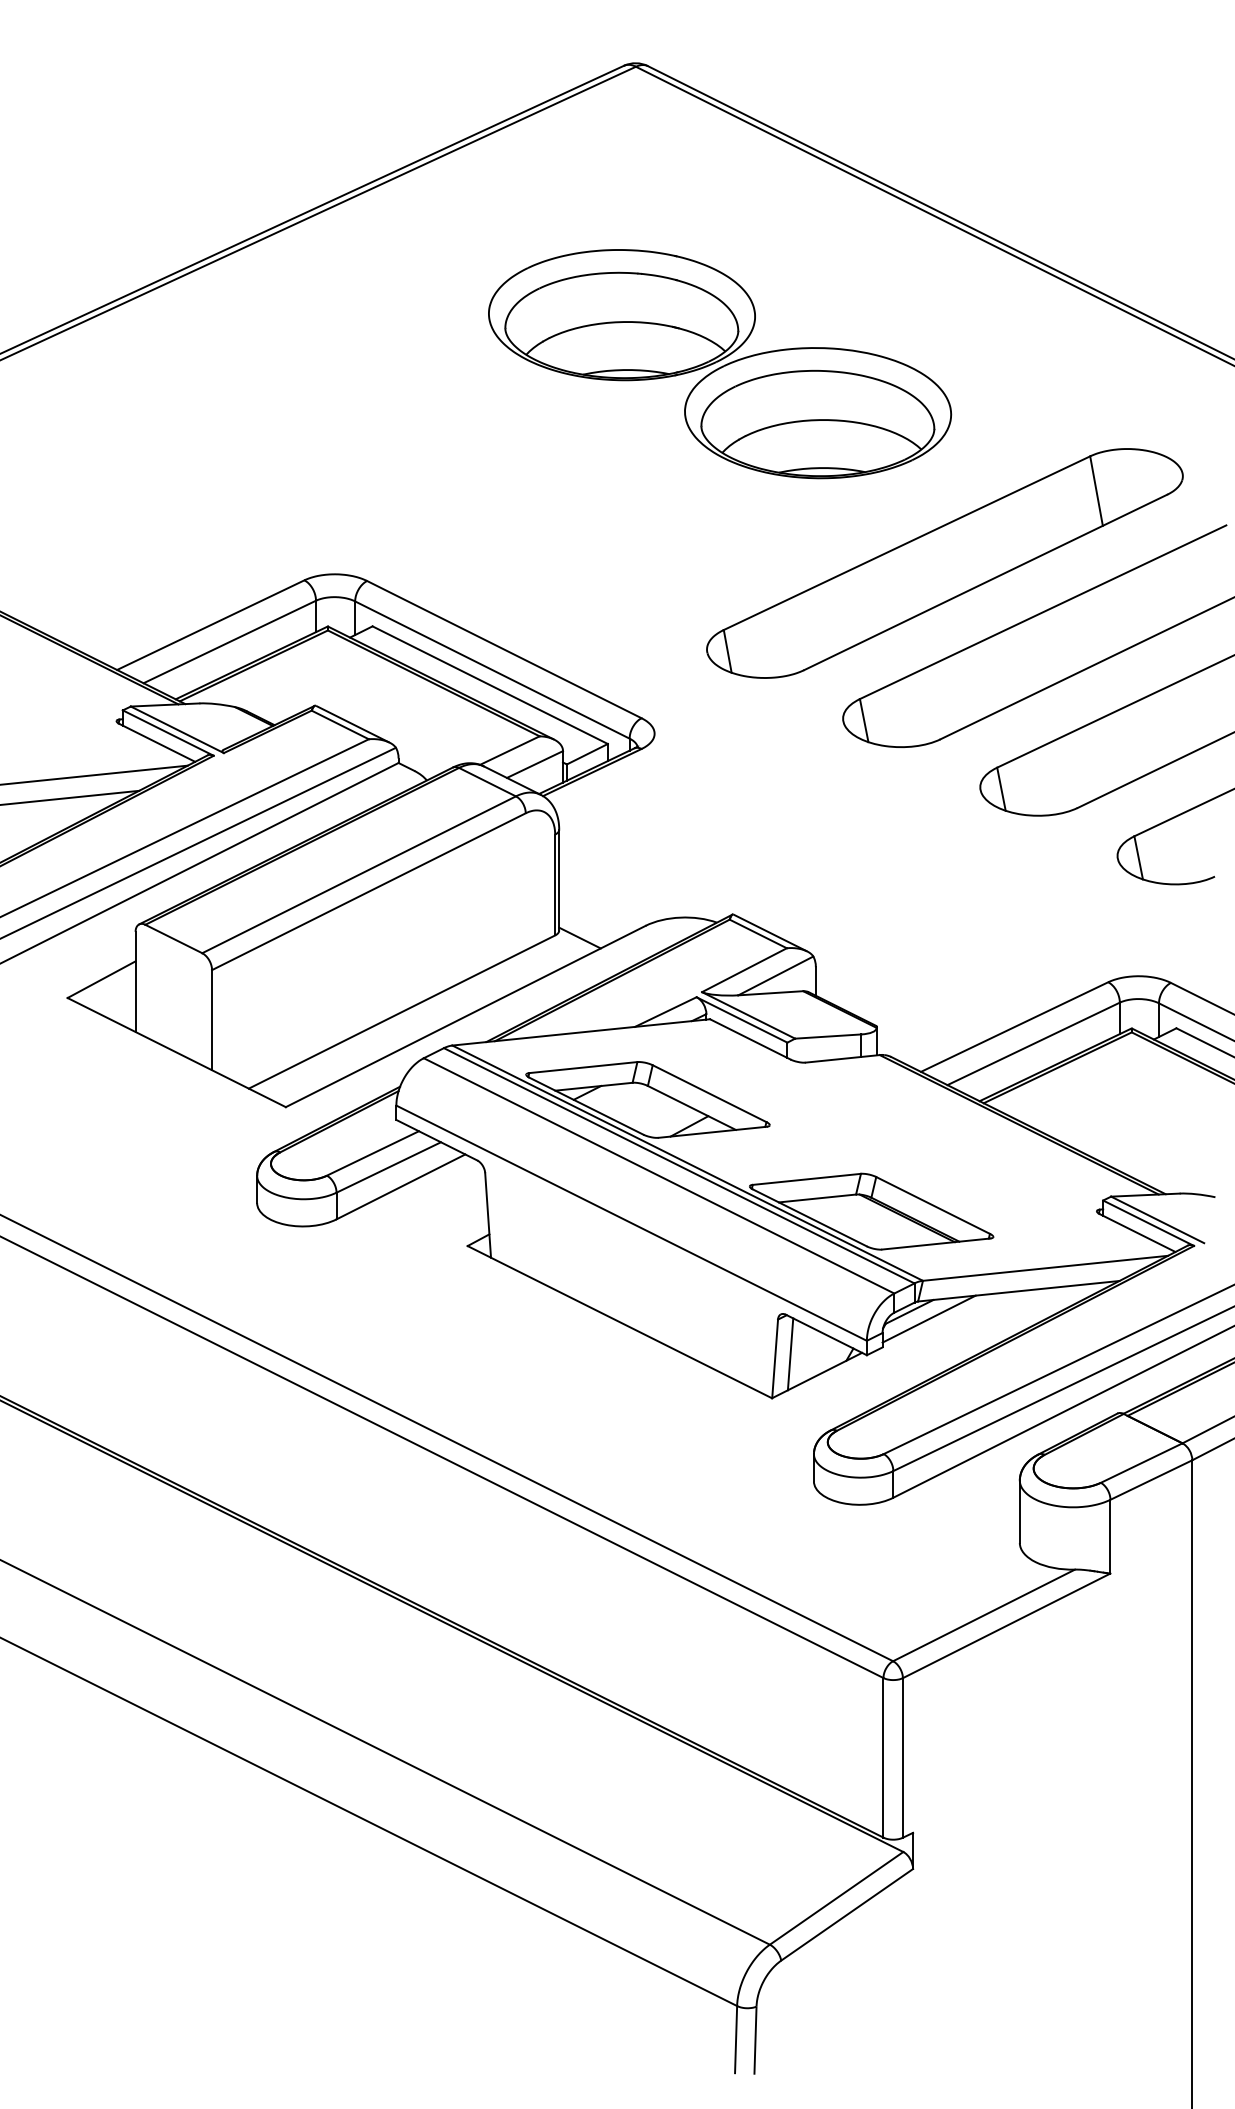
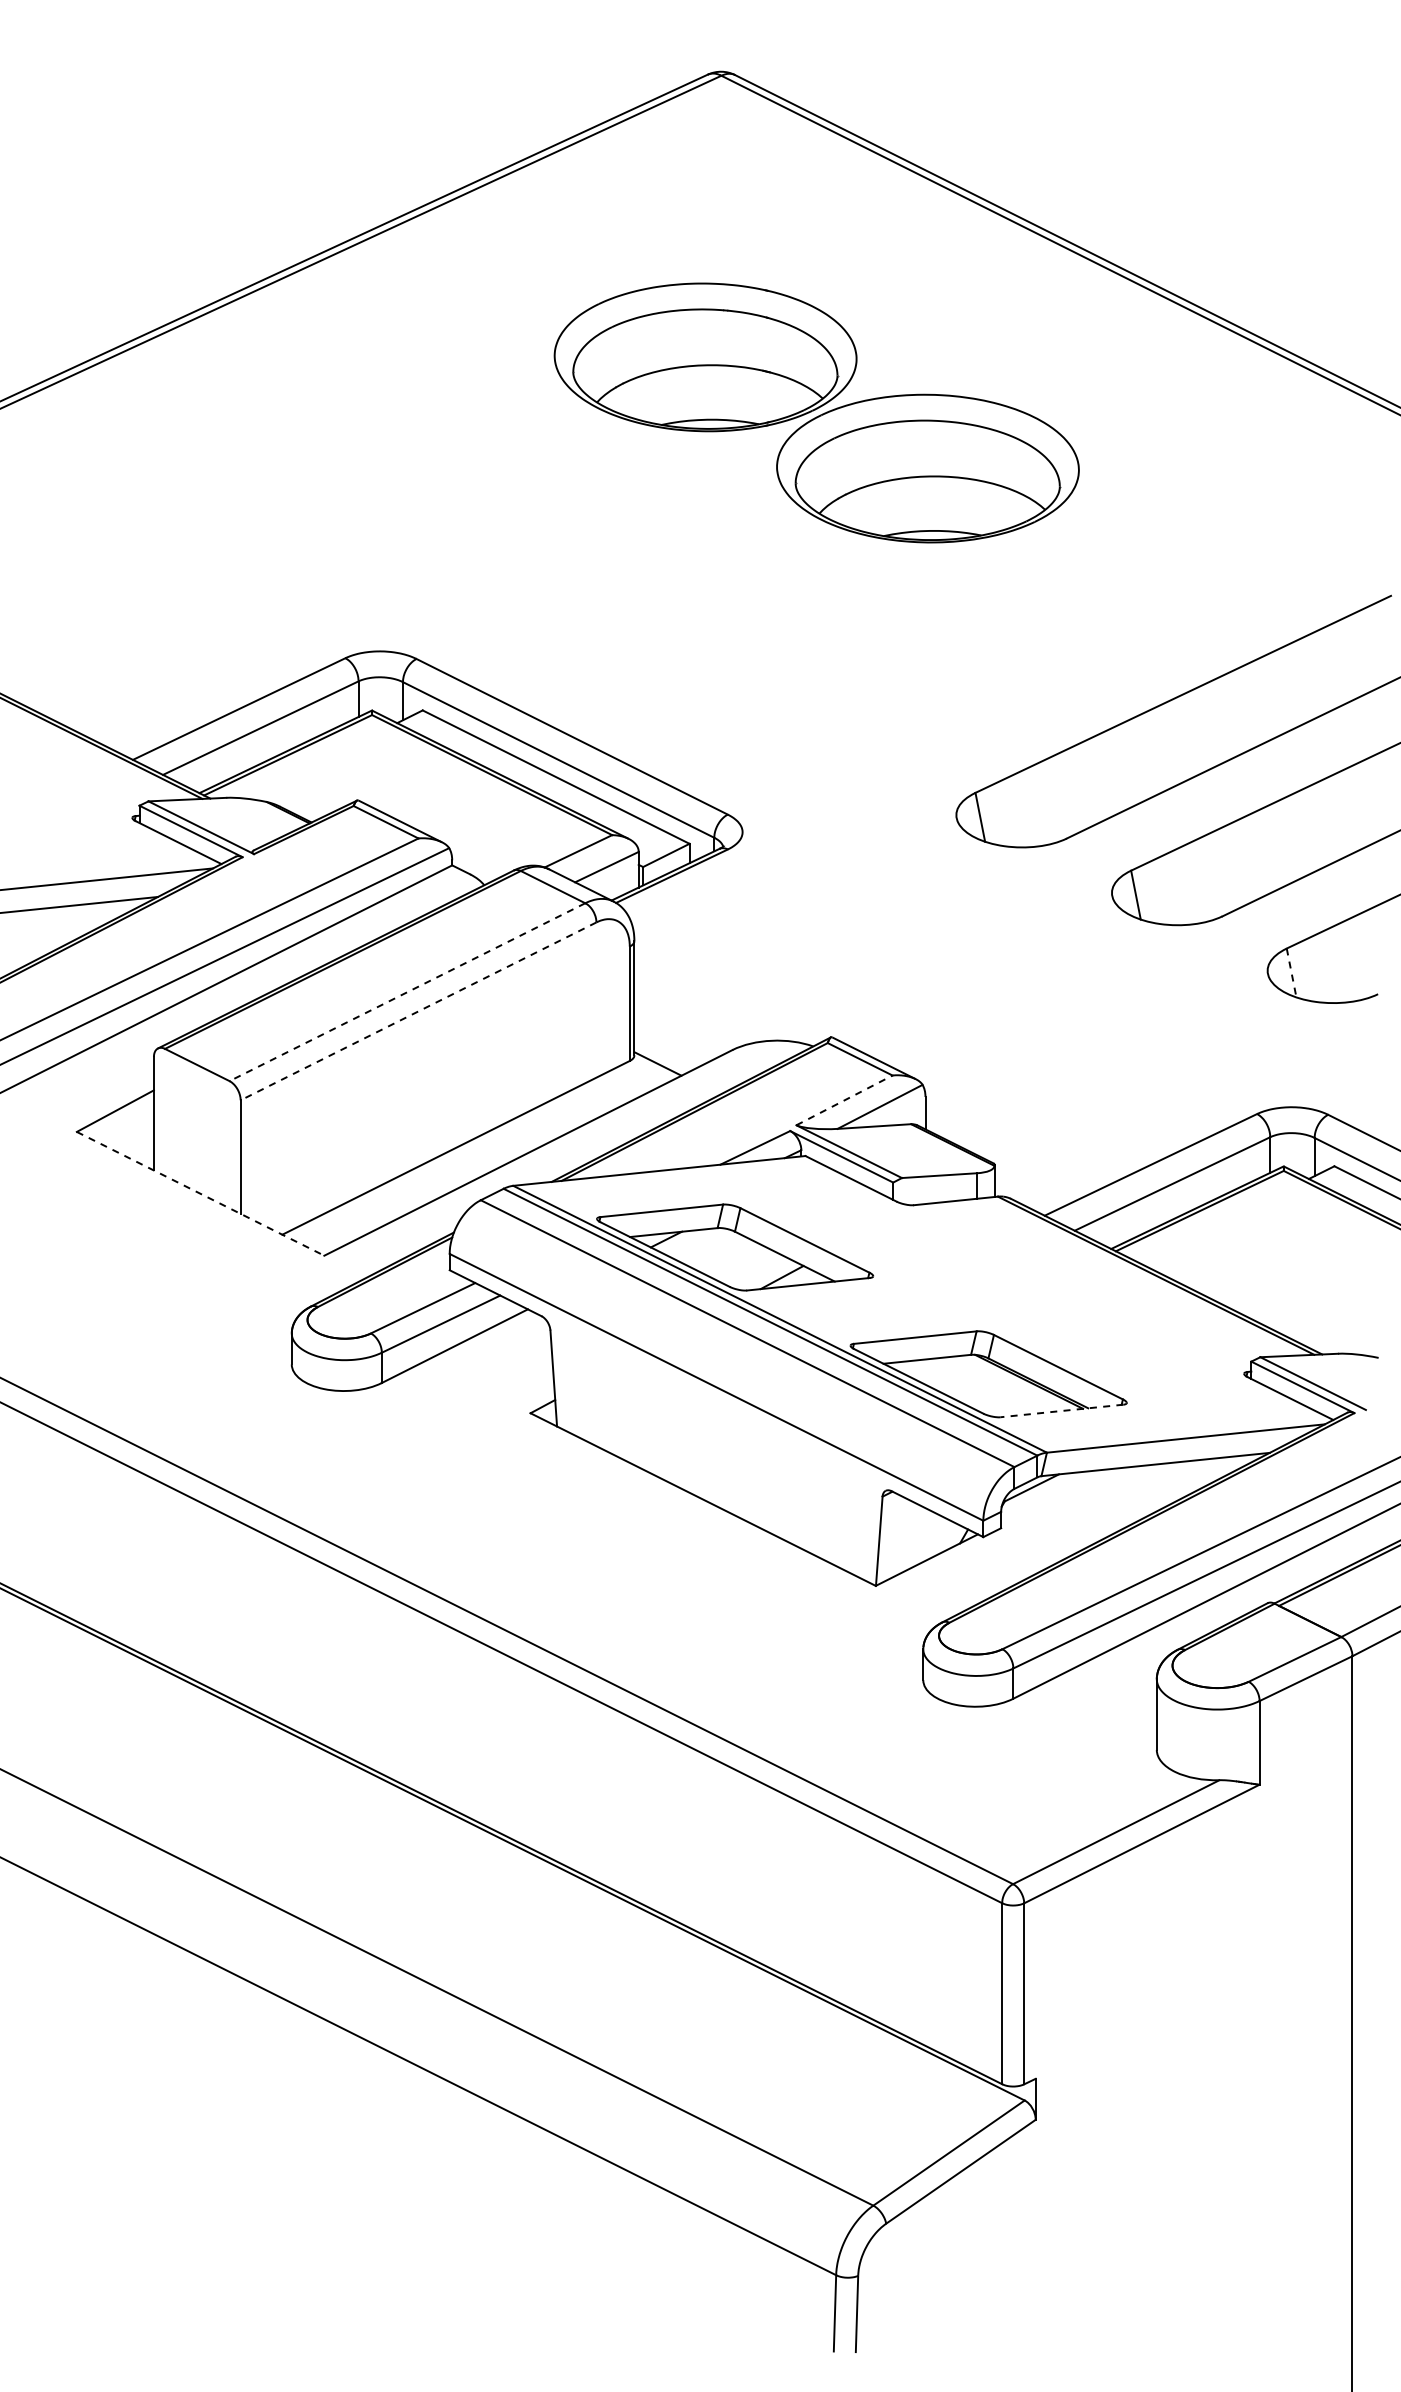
part: (944, 562) -> (1071, 638), removed
line: (1138, 857) -> (1291, 972), solid -> dashed
line: (359, 875) -> (407, 992), solid -> dashed
line: (368, 891) -> (418, 1011), solid -> dashed
line: (744, 970) -> (844, 1100), solid -> dashed
line: (177, 1053) -> (201, 1194), solid -> dashed
line: (936, 1243) -> (1062, 1410), solid -> dashed
line: (928, 1318) -> (1053, 1495), removed
line: (790, 1353) -> (896, 1535), removed

